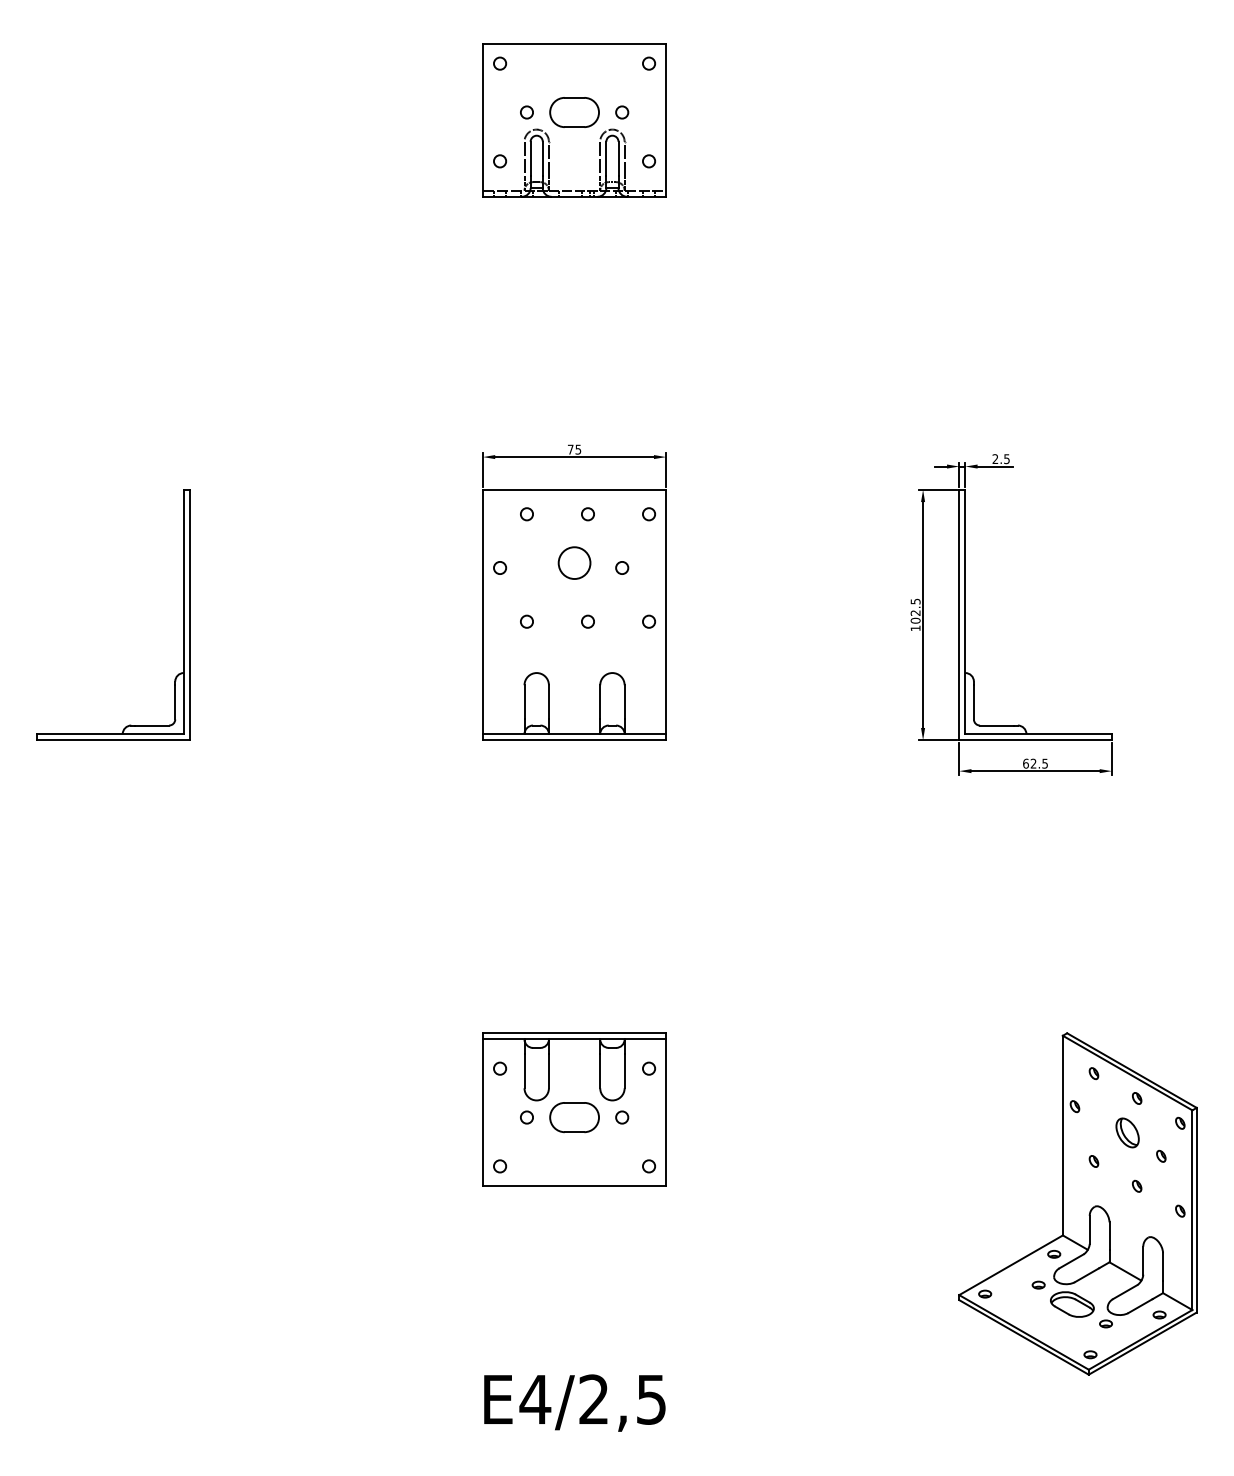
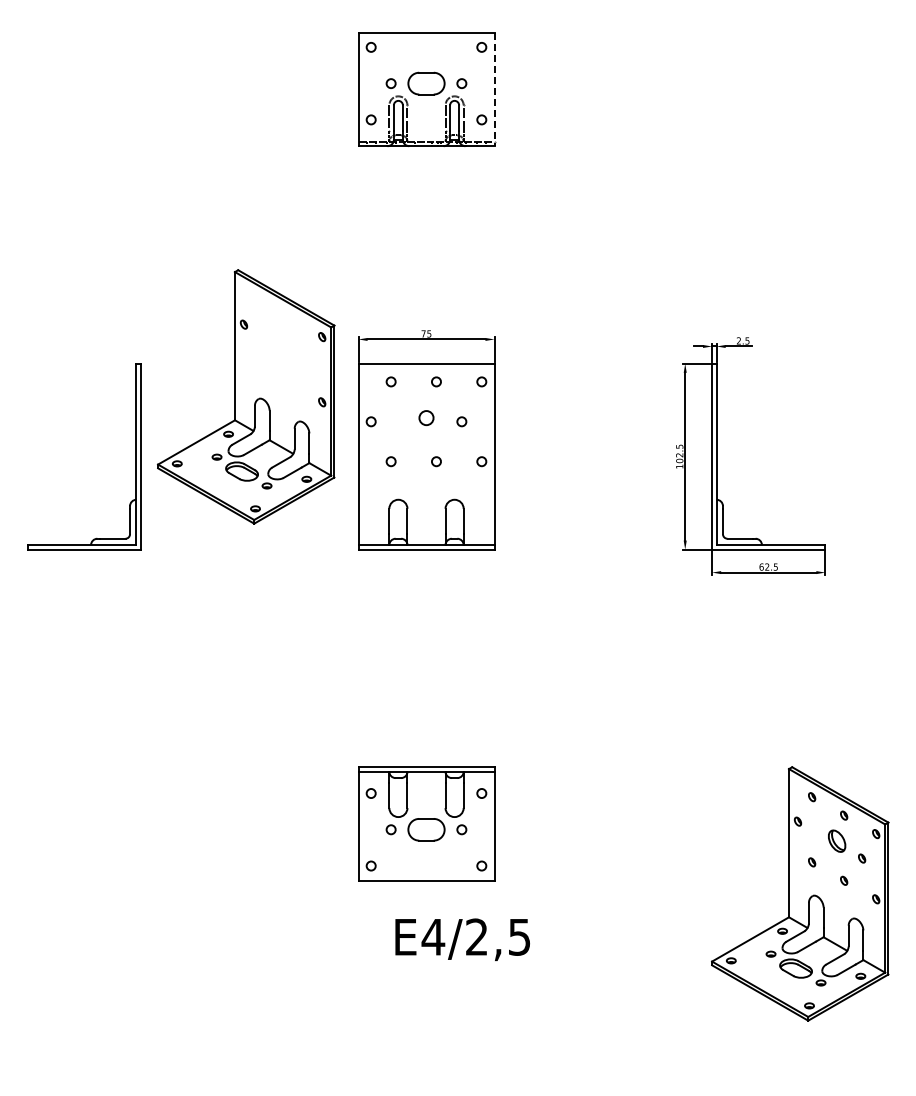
line: (666, 120) -> (494, 89), solid -> dashed
part: (332, 533) -> (246, 396), added
circle: (574, 562) -> (426, 417), size x0.6
text: (574, 1402) -> (462, 939), moved

